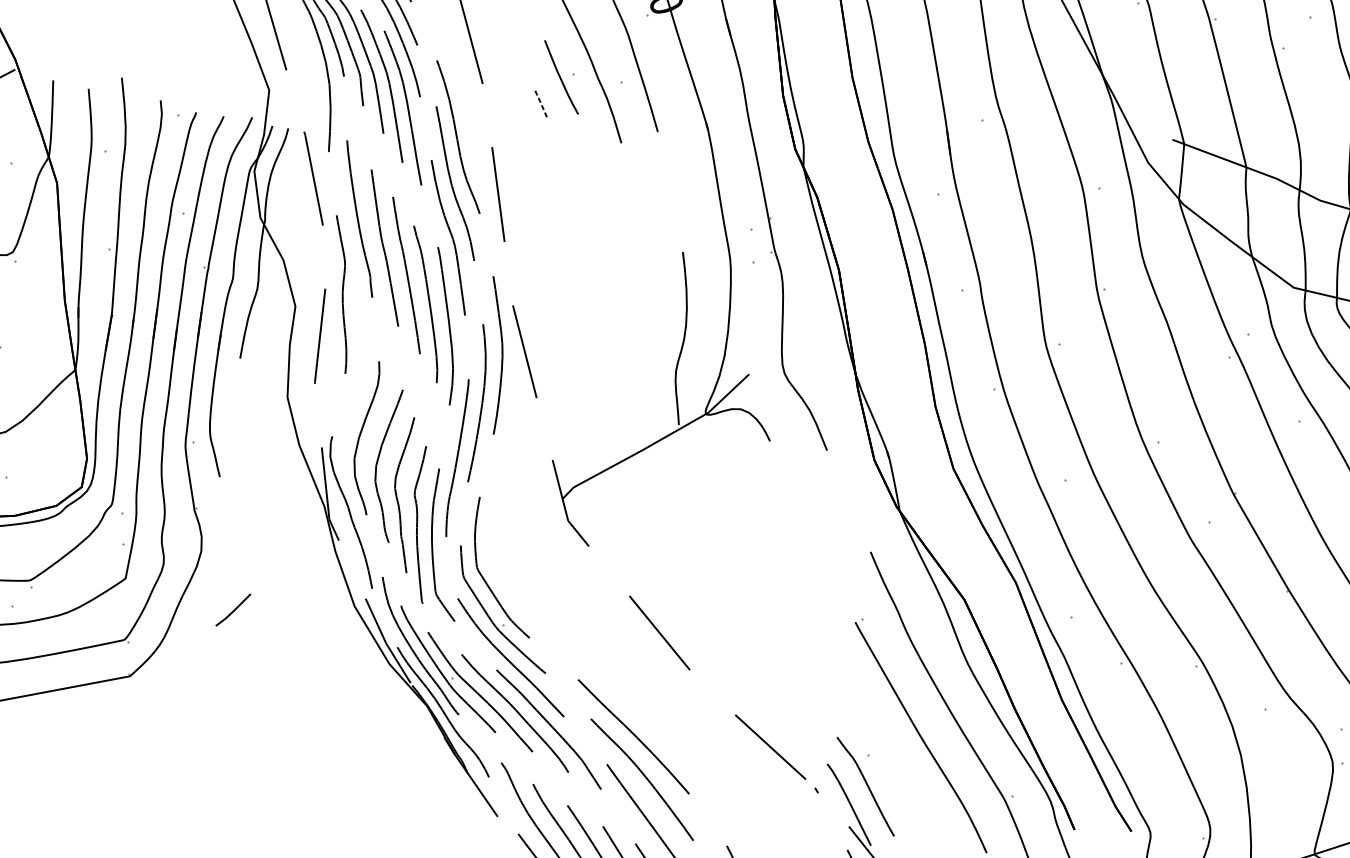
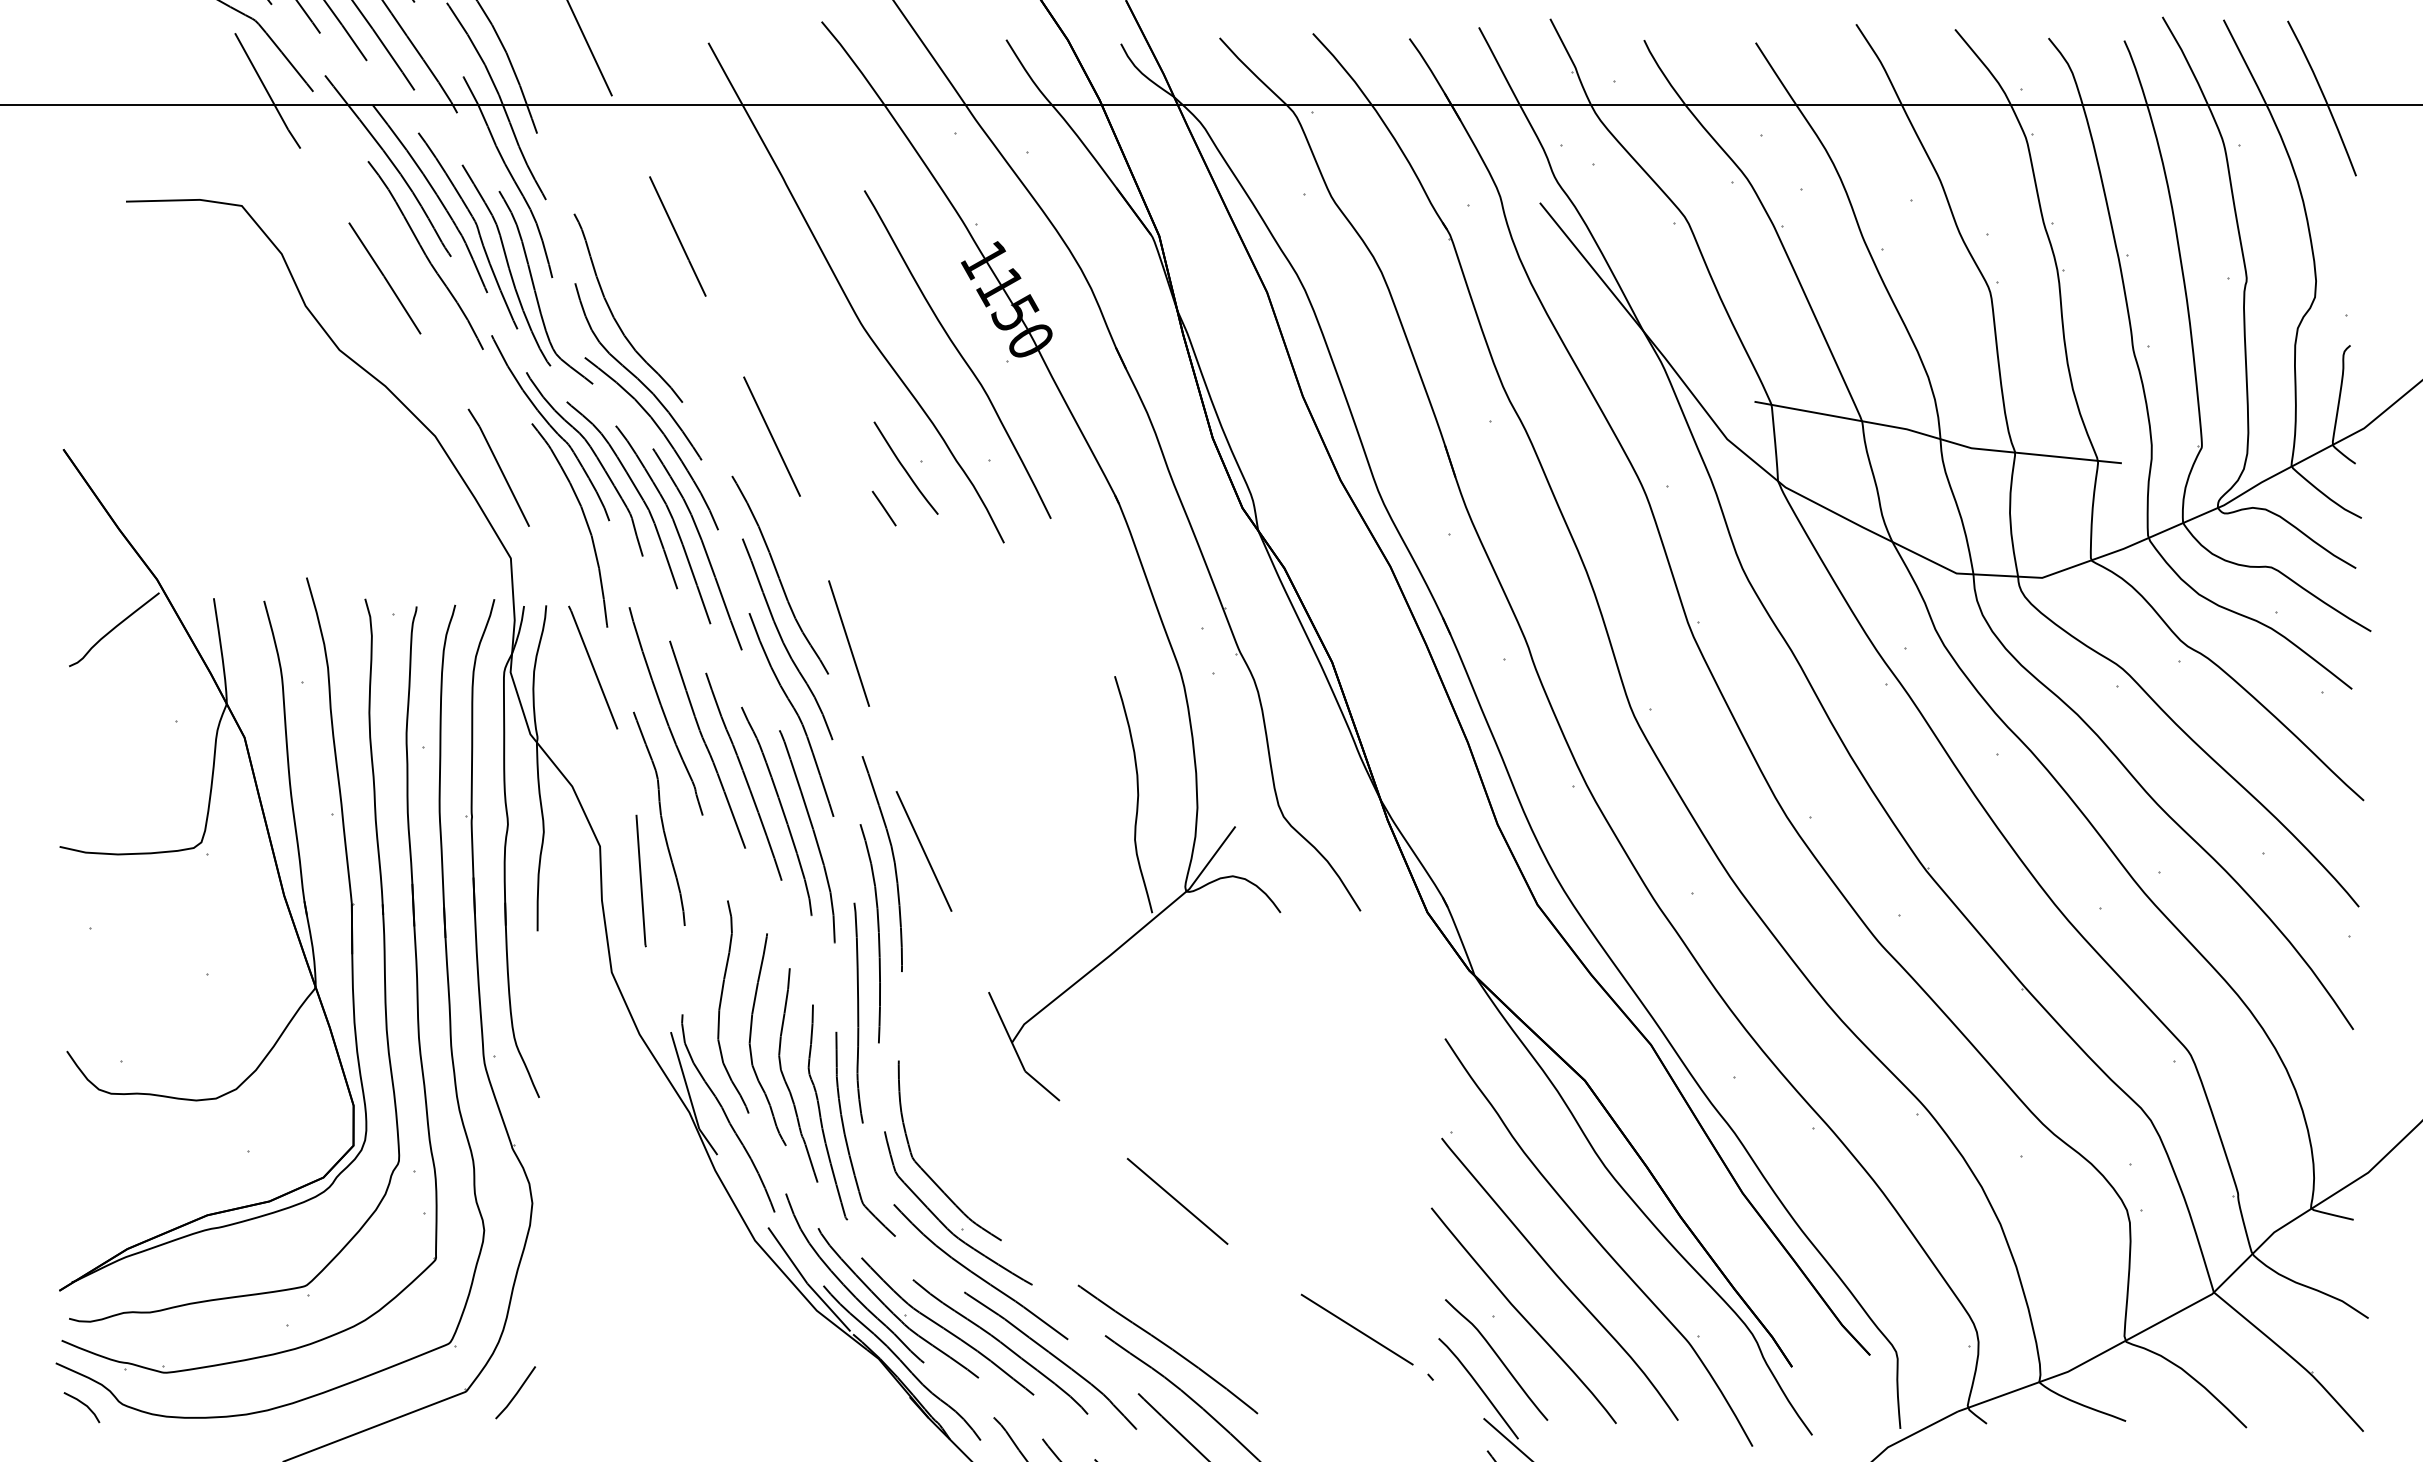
line: (540, 102) -> (883, 507), dashed -> solid
line: (234, 609) -> (516, 1392), moved
curve: (890, 758) -> (1523, 1315), added

